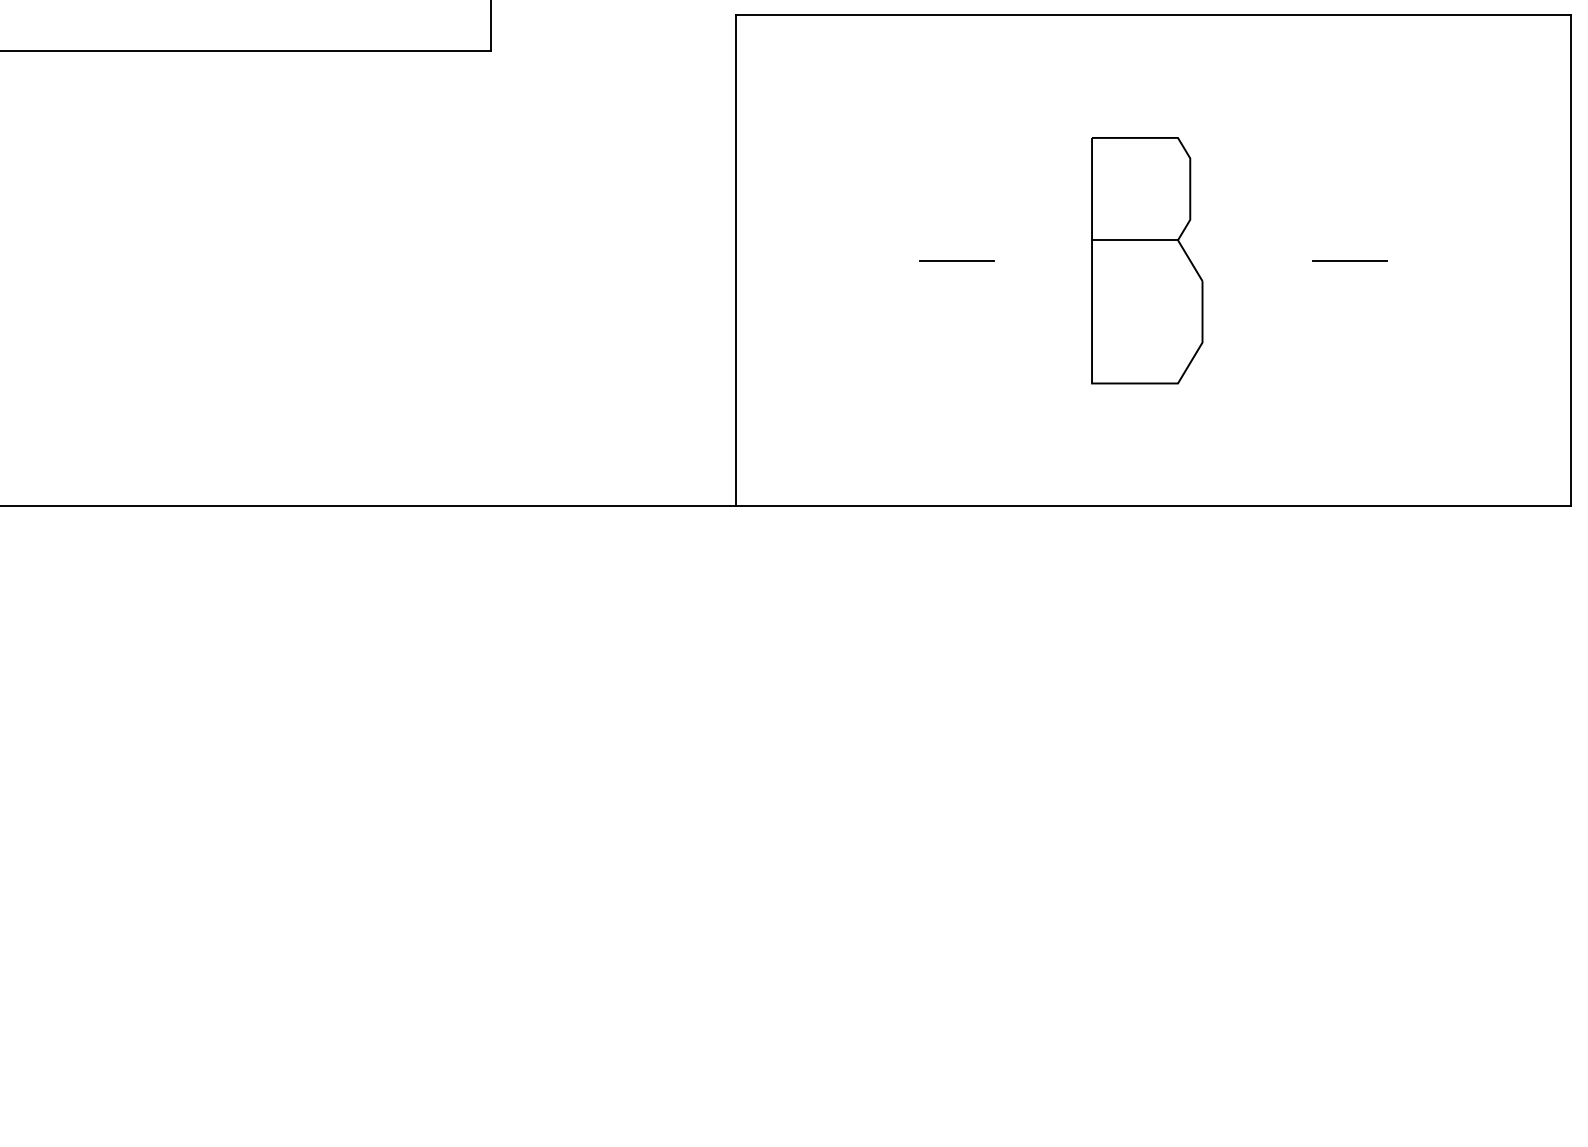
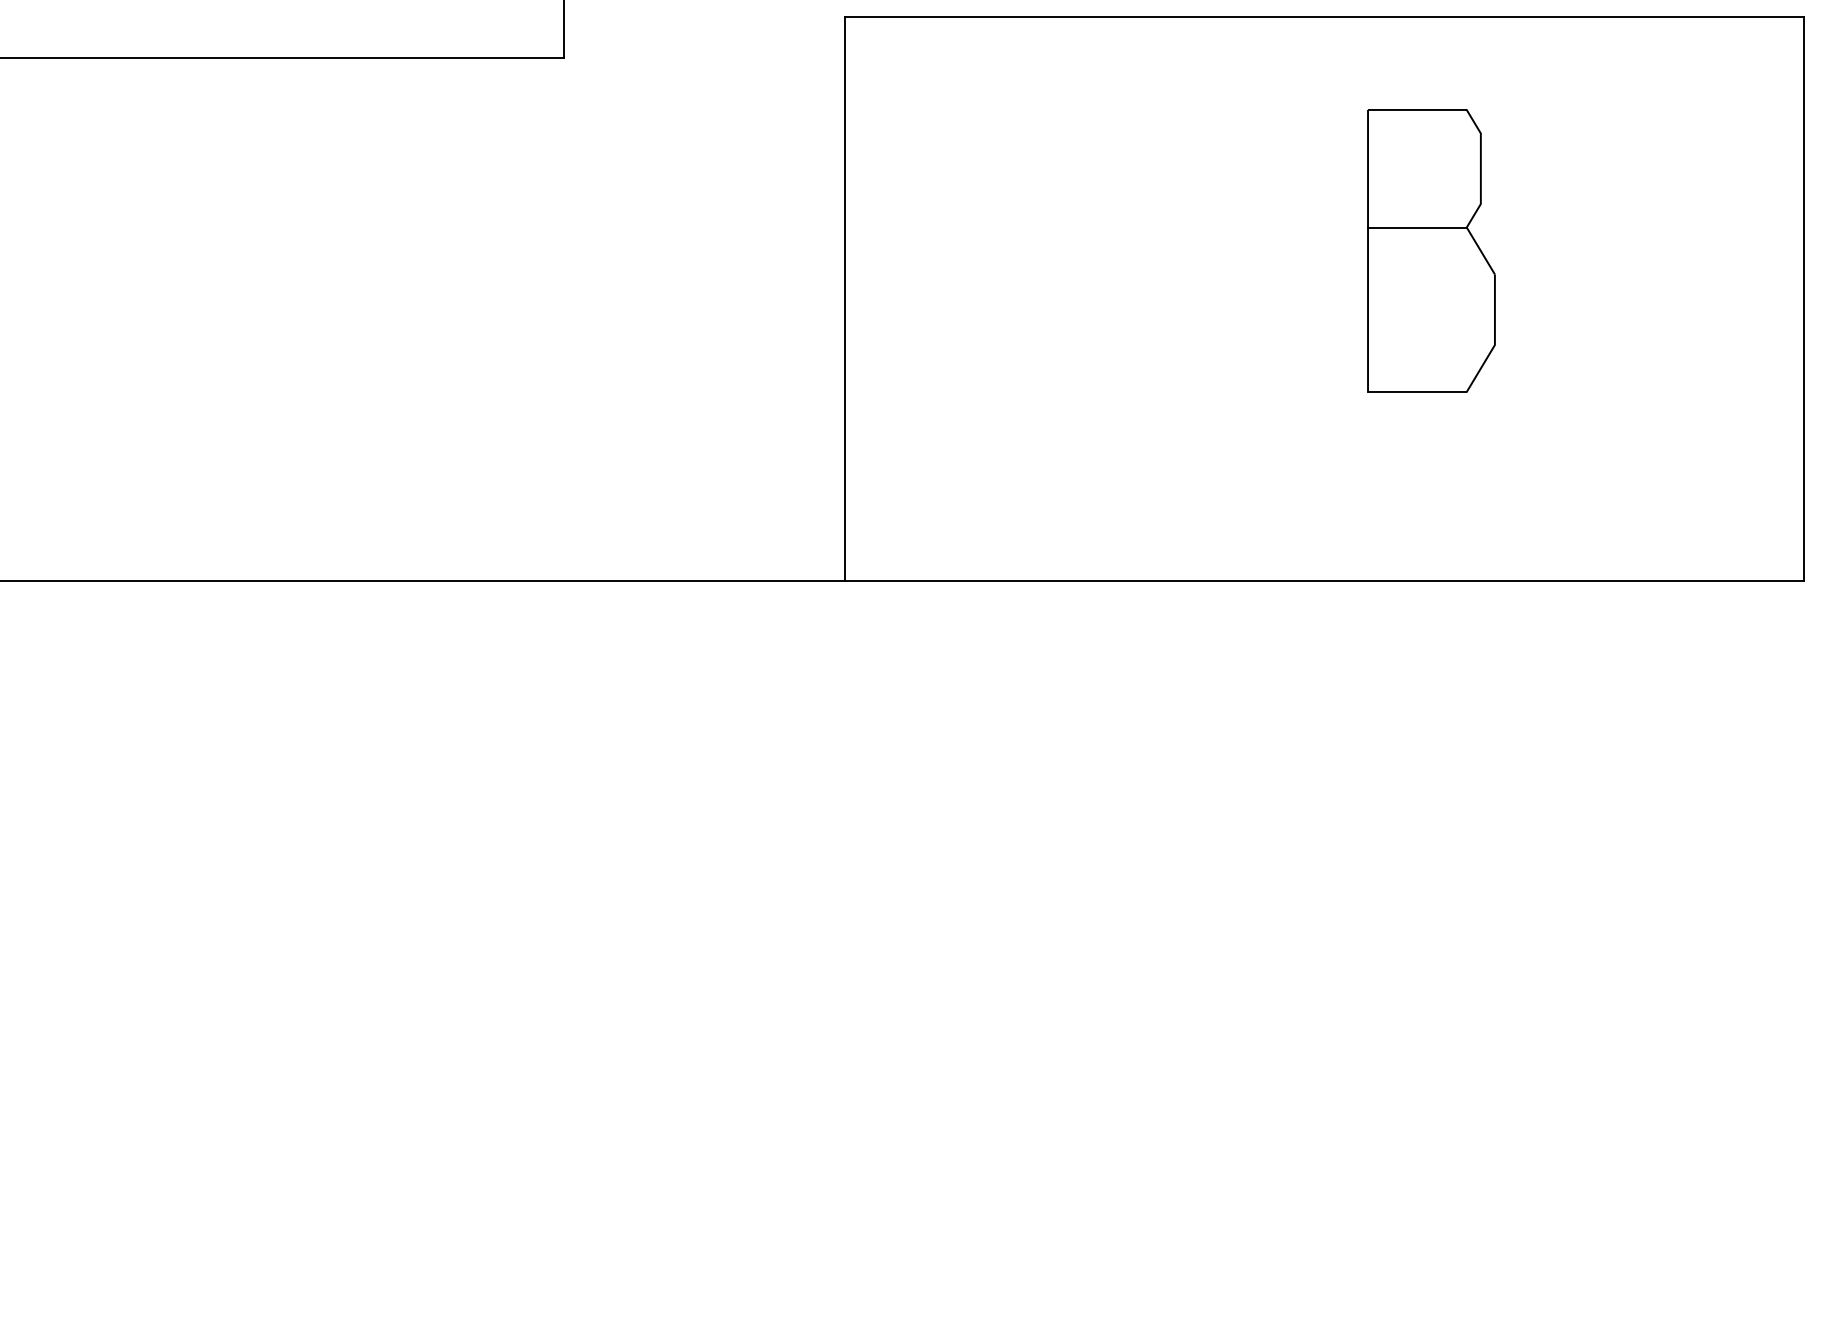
line: (956, 260) -> (1098, 298), removed
part: (1147, 260) -> (1431, 250), moved
line: (1349, 260) -> (1550, 298), removed

